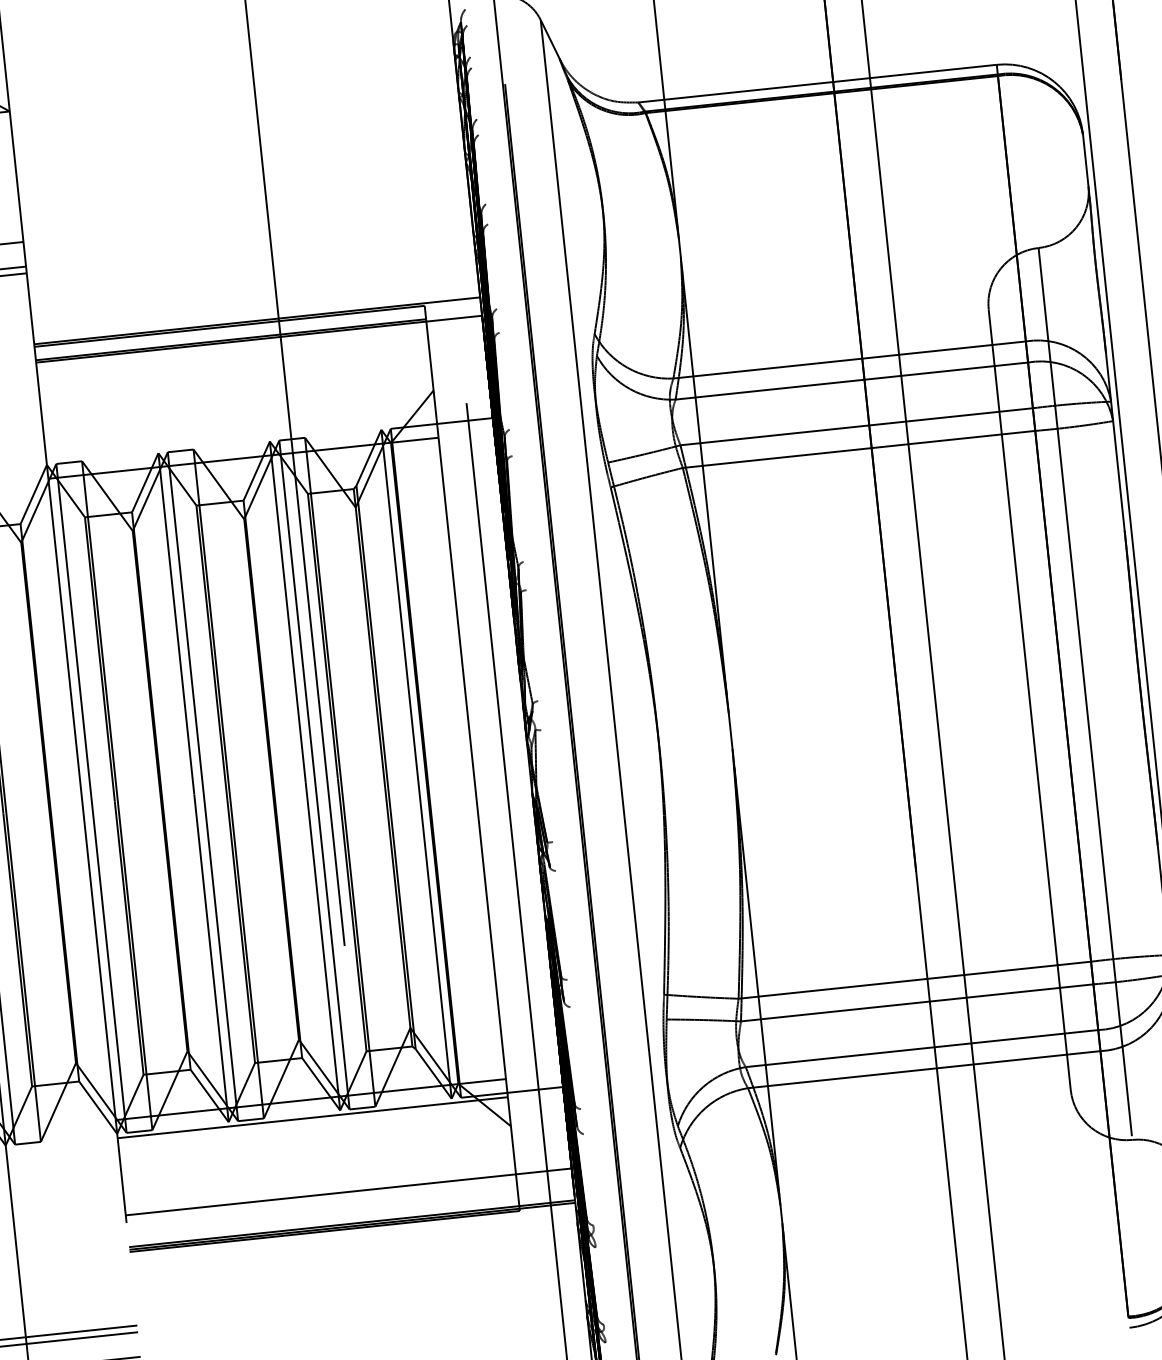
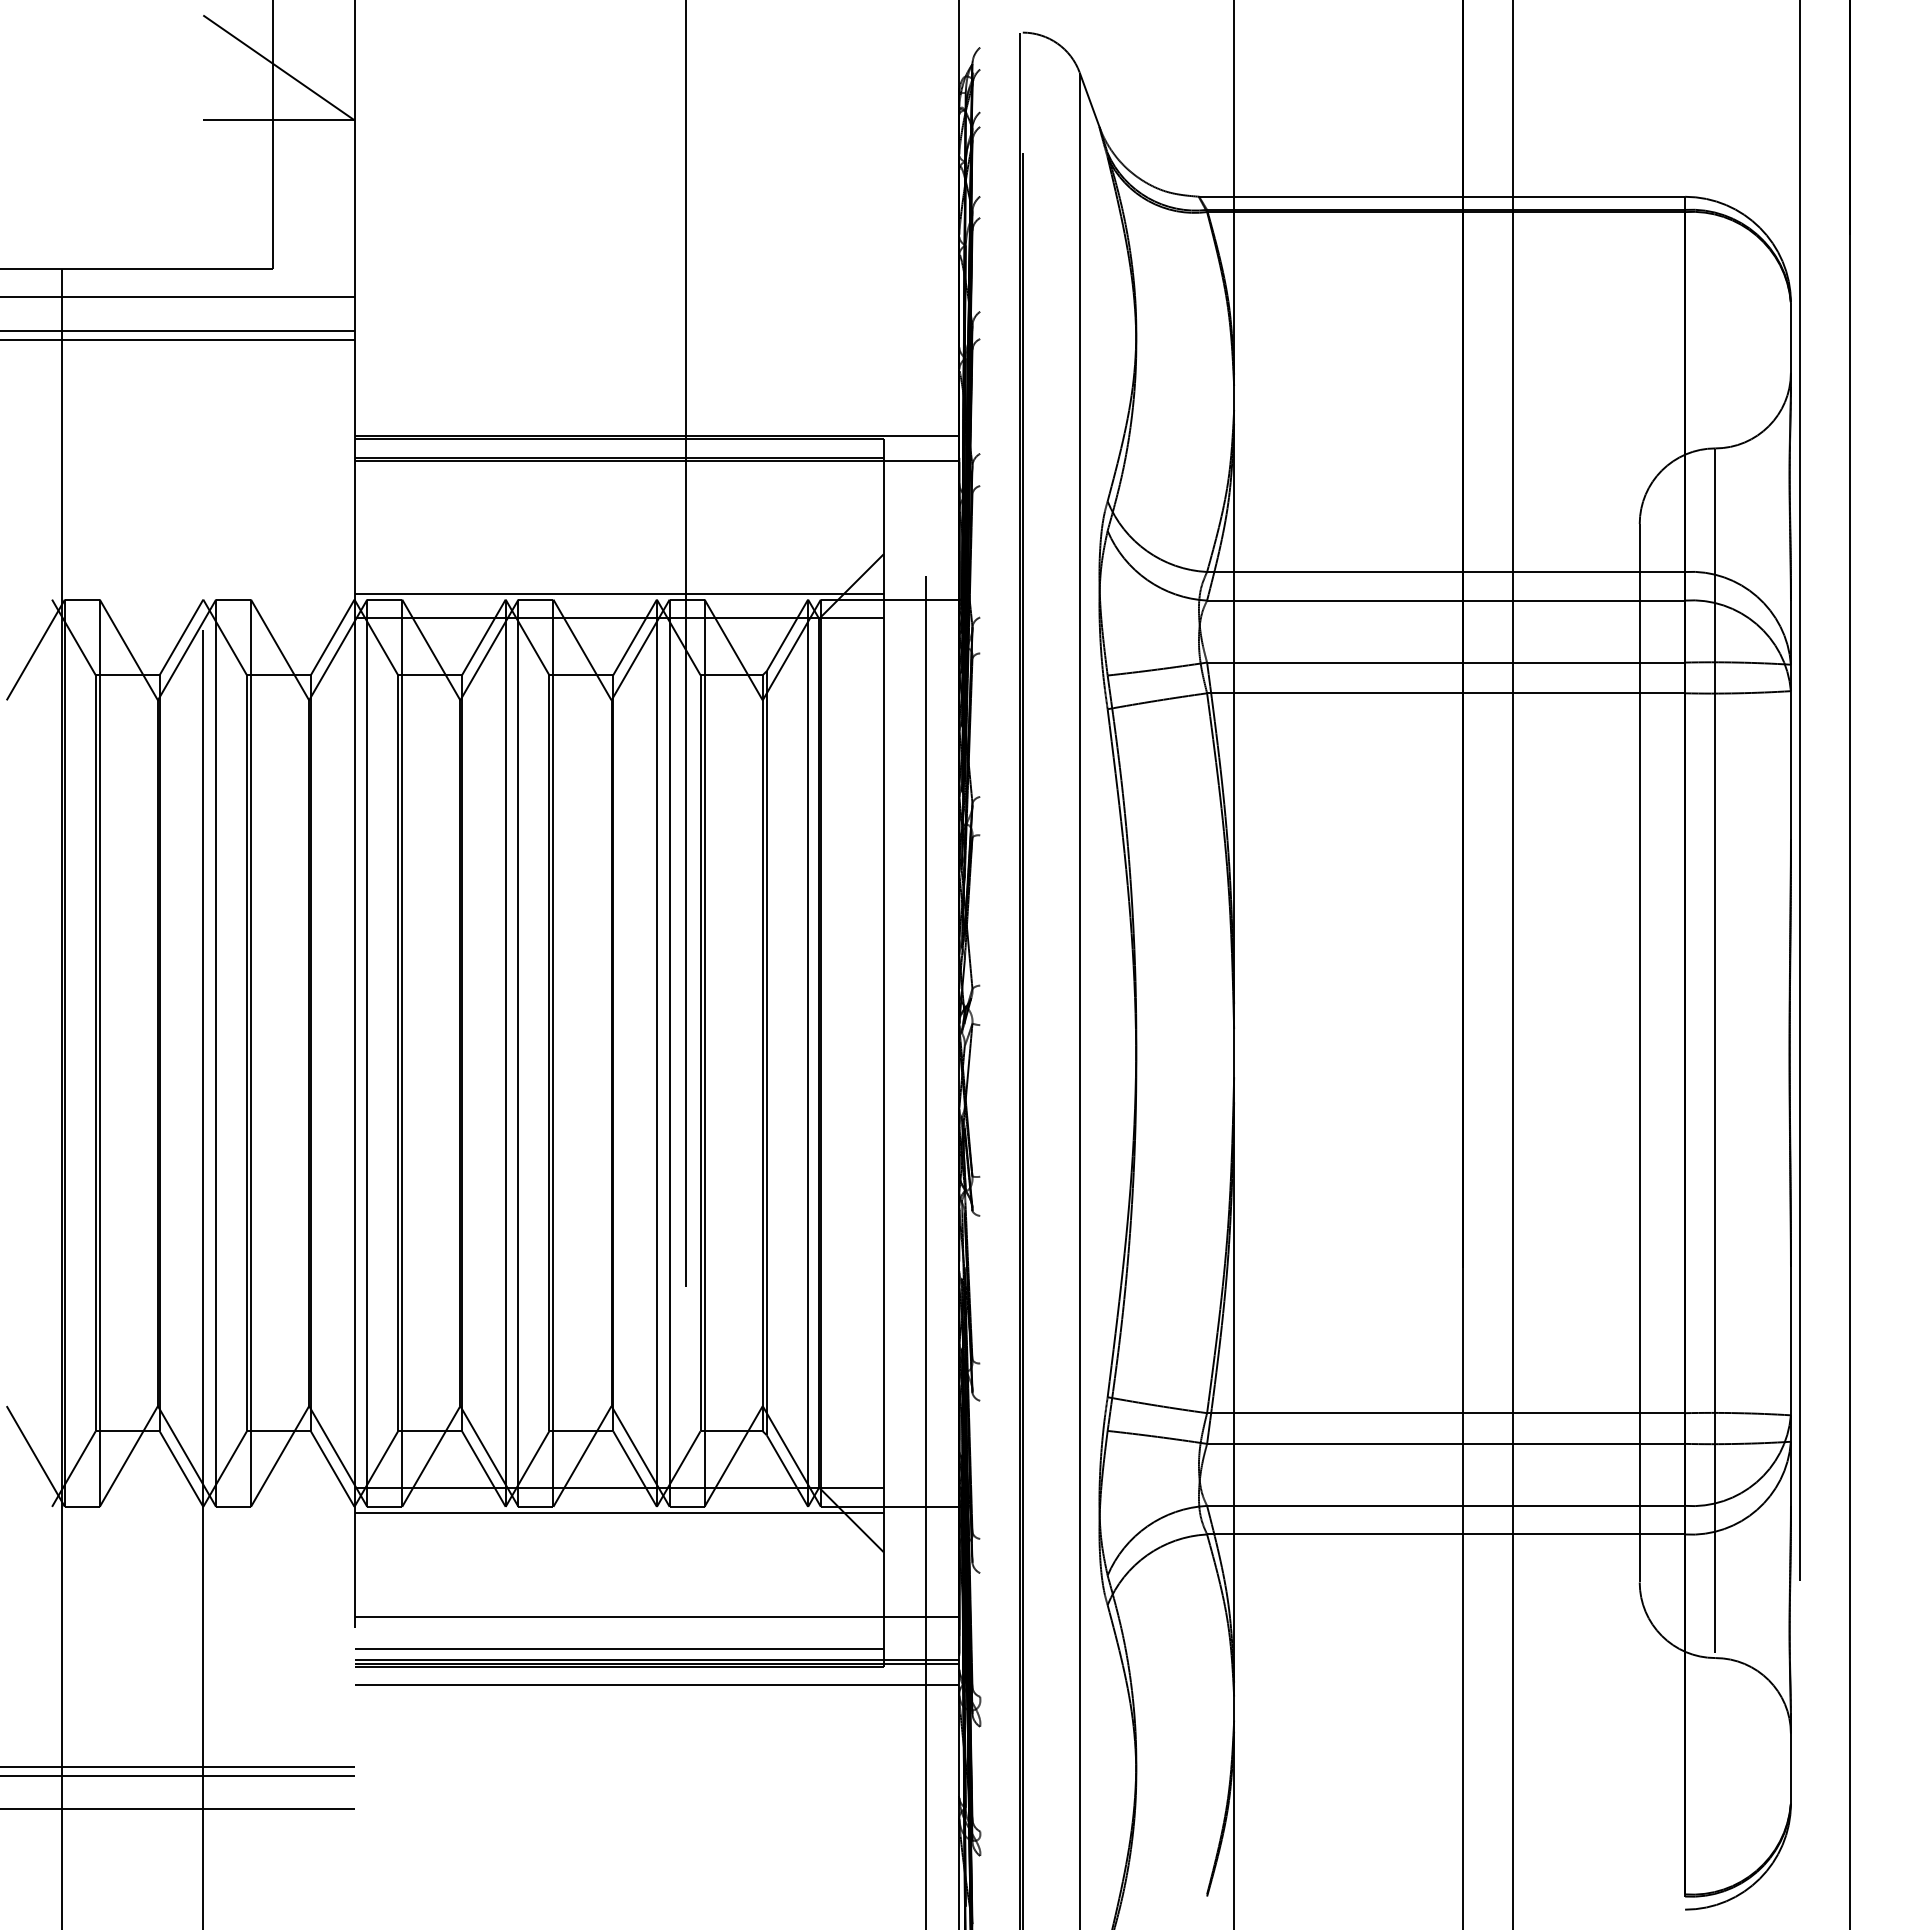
line: (241, 439) -> (618, 593), added
line: (322, 1217) -> (618, 1648), added
line: (353, 1242) -> (656, 1685), added

